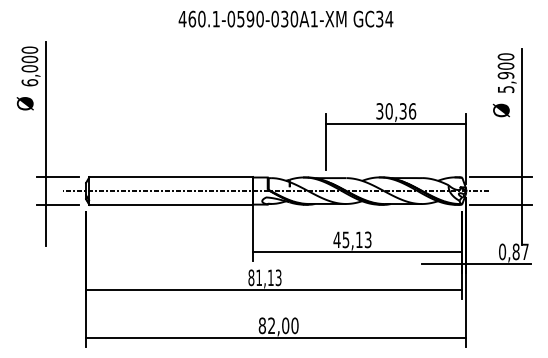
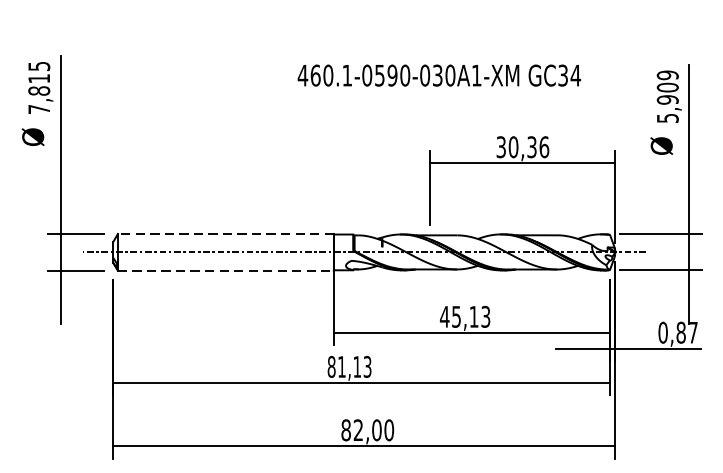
text: (285, 18) -> (438, 74), moved
text: (506, 56) -> (668, 74), 5,900 -> 5,909
text: (29, 66) -> (38, 87), 6,000 -> 7,815
line: (171, 177) -> (226, 234), solid -> dashed
line: (171, 204) -> (226, 270), solid -> dashed

